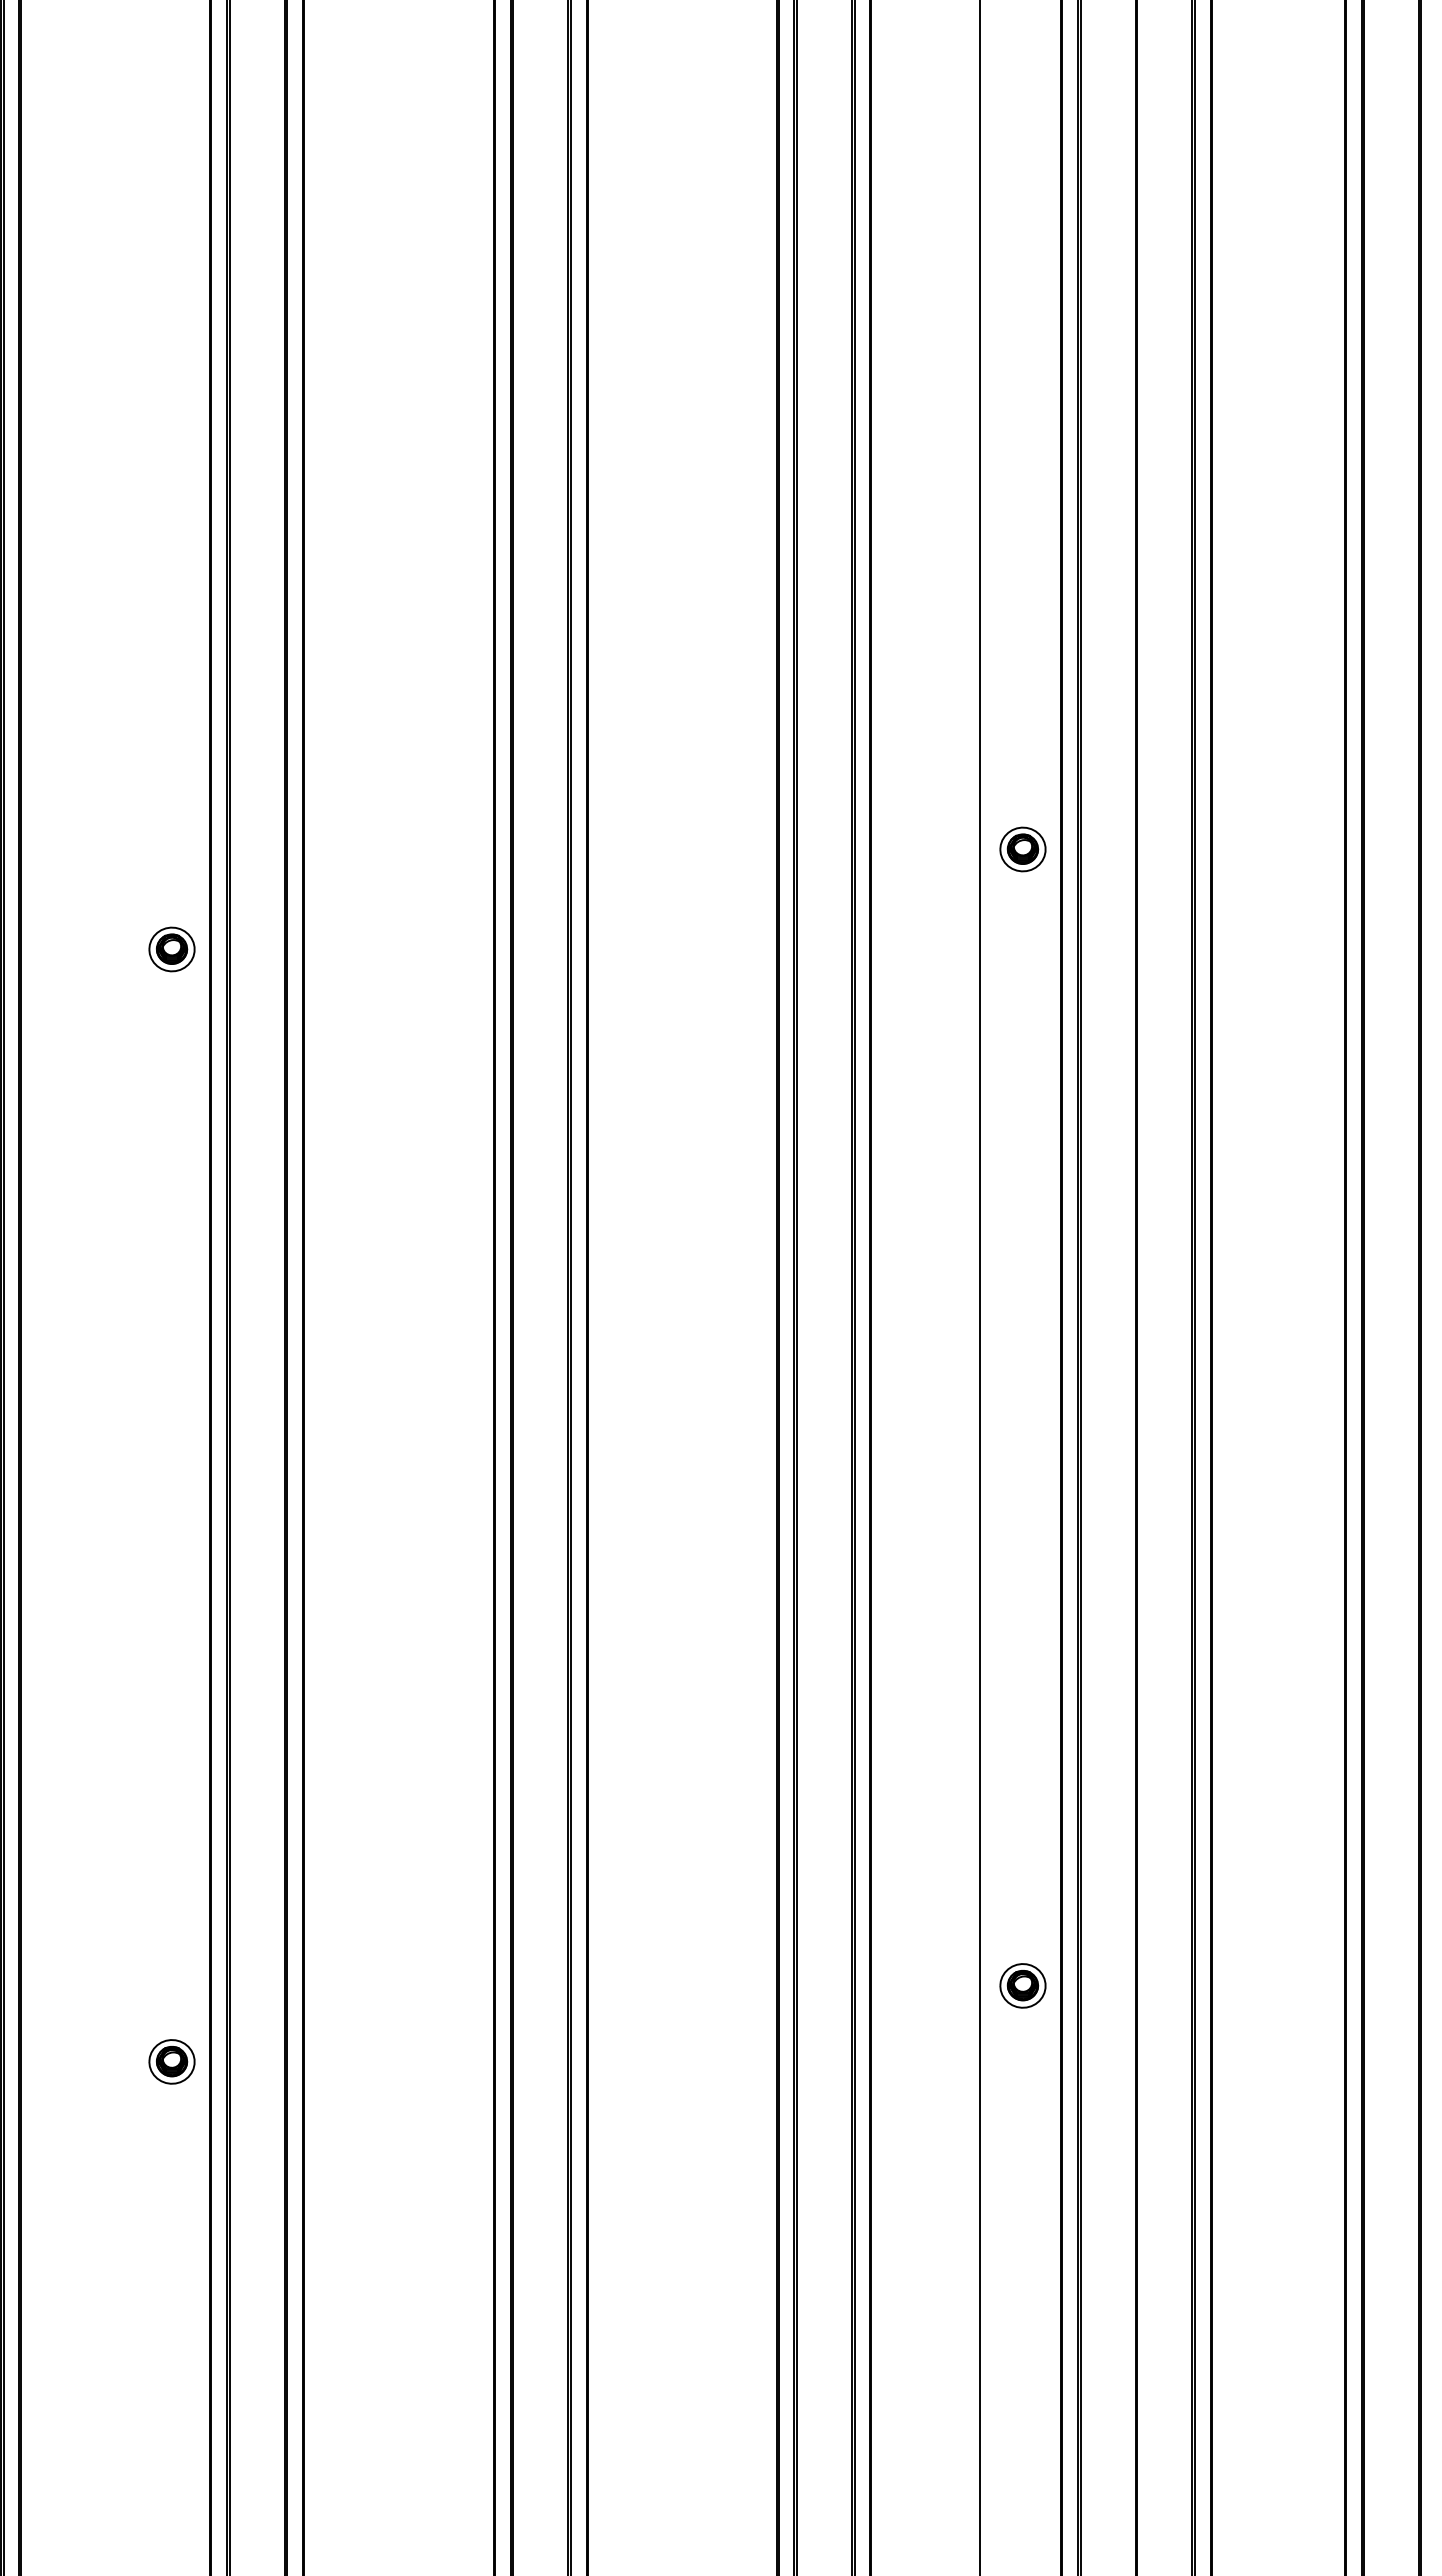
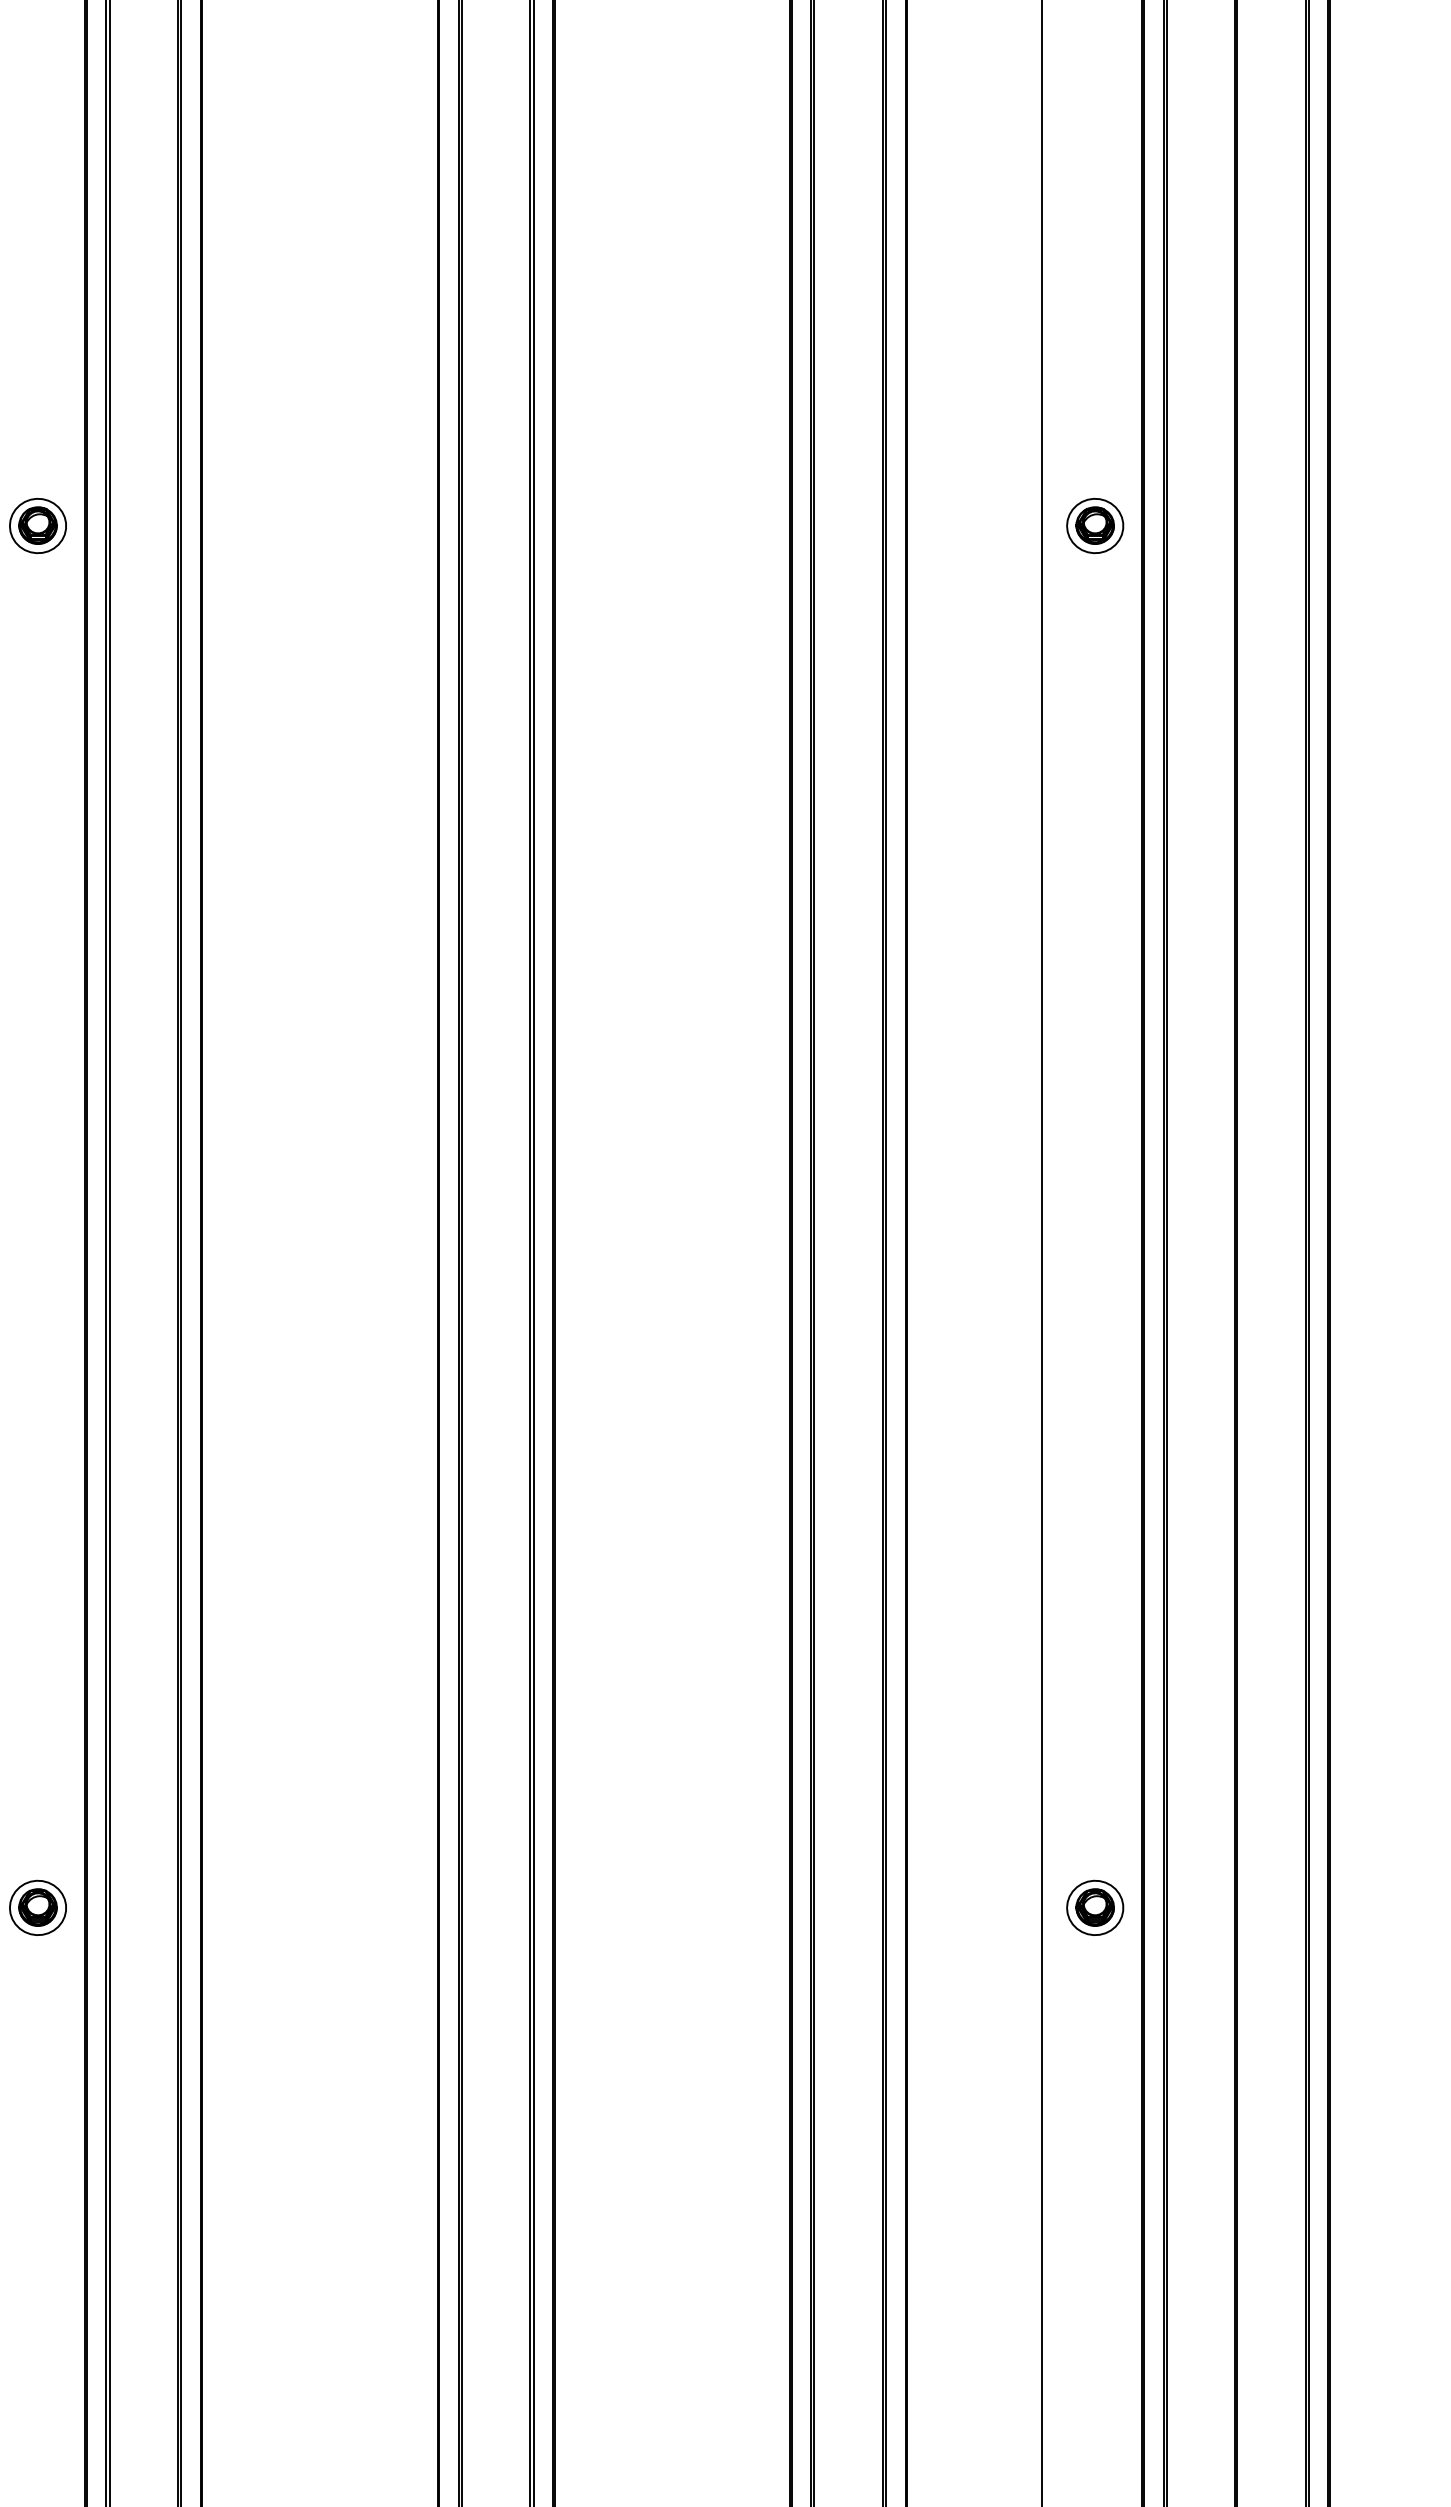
part: (1022, 849) -> (1094, 526), moved
part: (1022, 1985) -> (1094, 1907), moved

